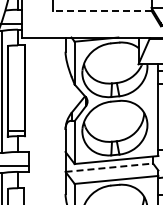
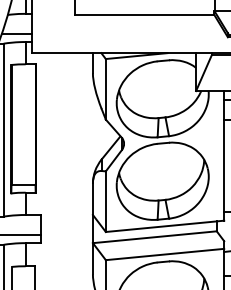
line: (101, 10) -> (143, 14), dashed -> solid
line: (109, 167) -> (155, 236), dashed -> solid

